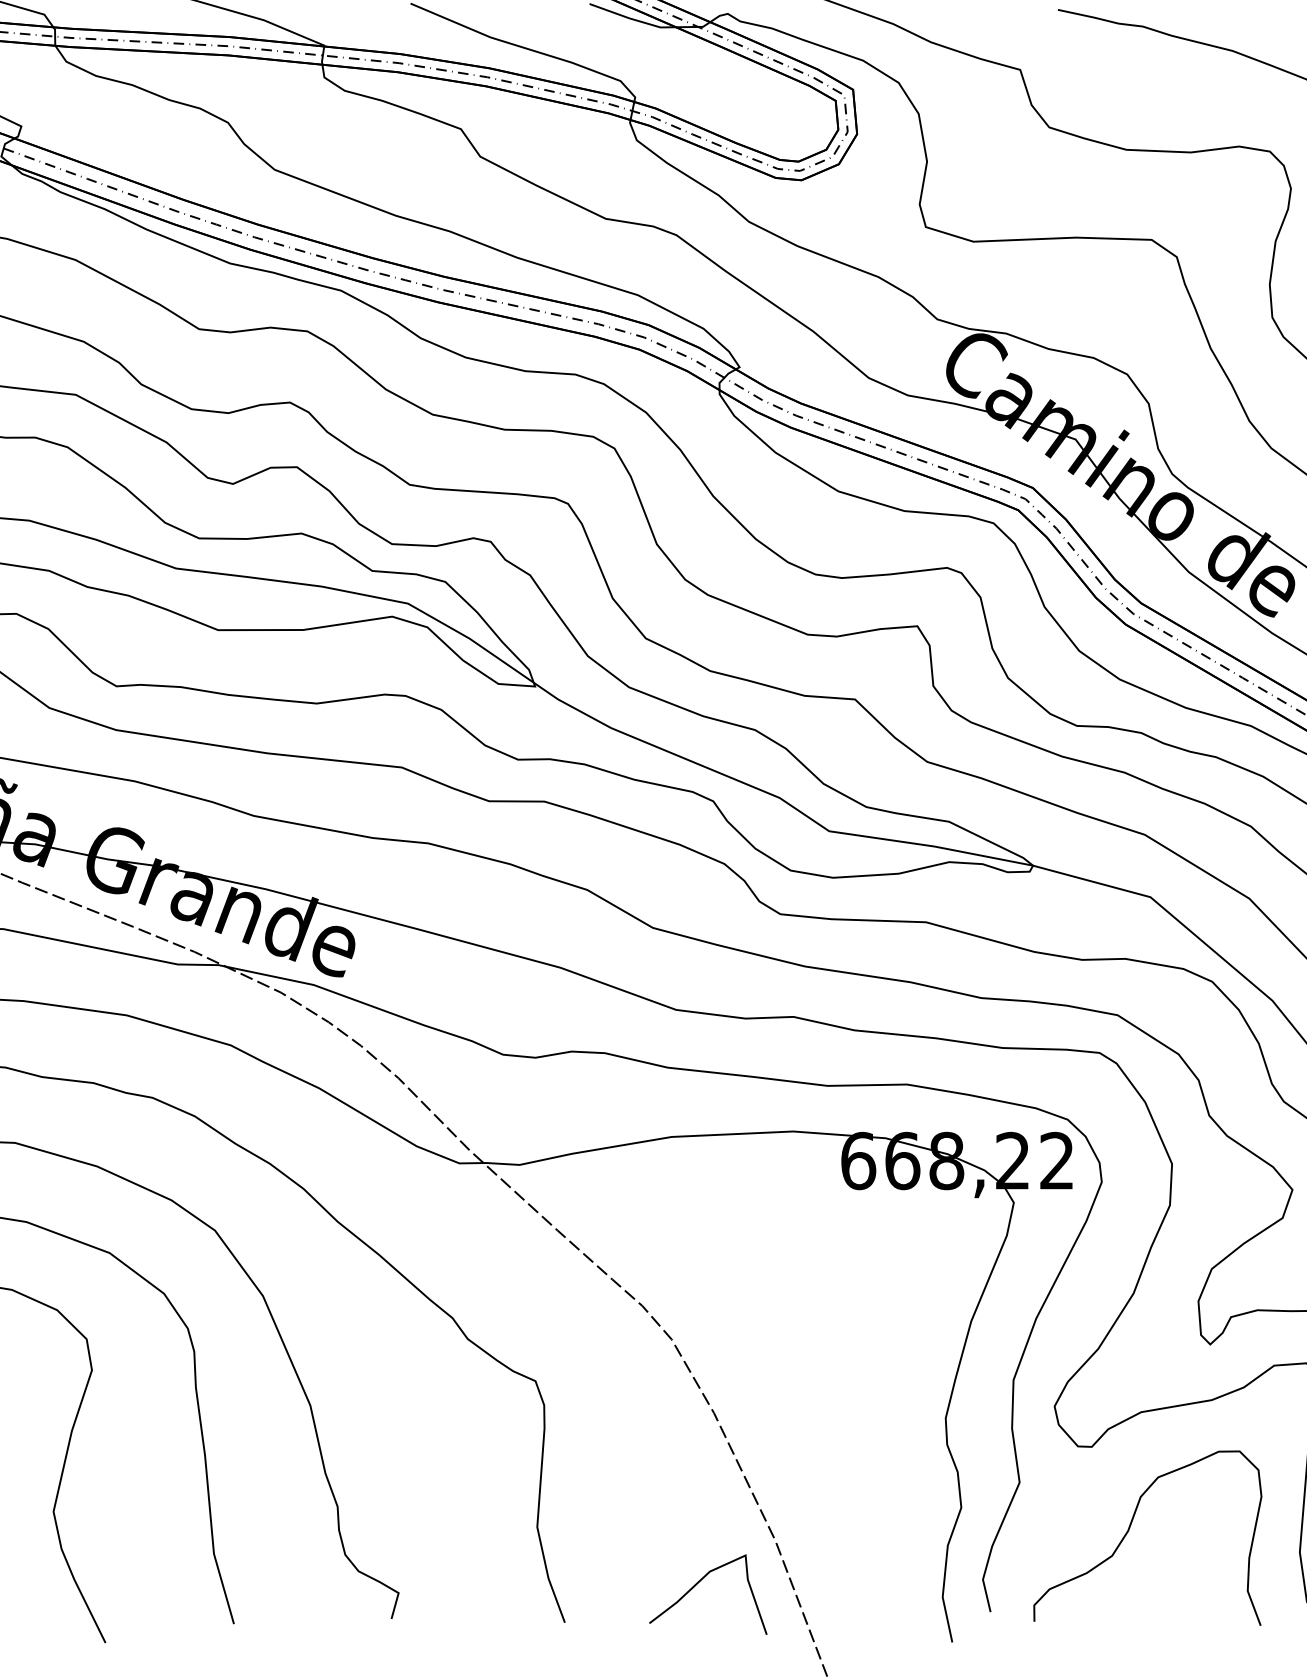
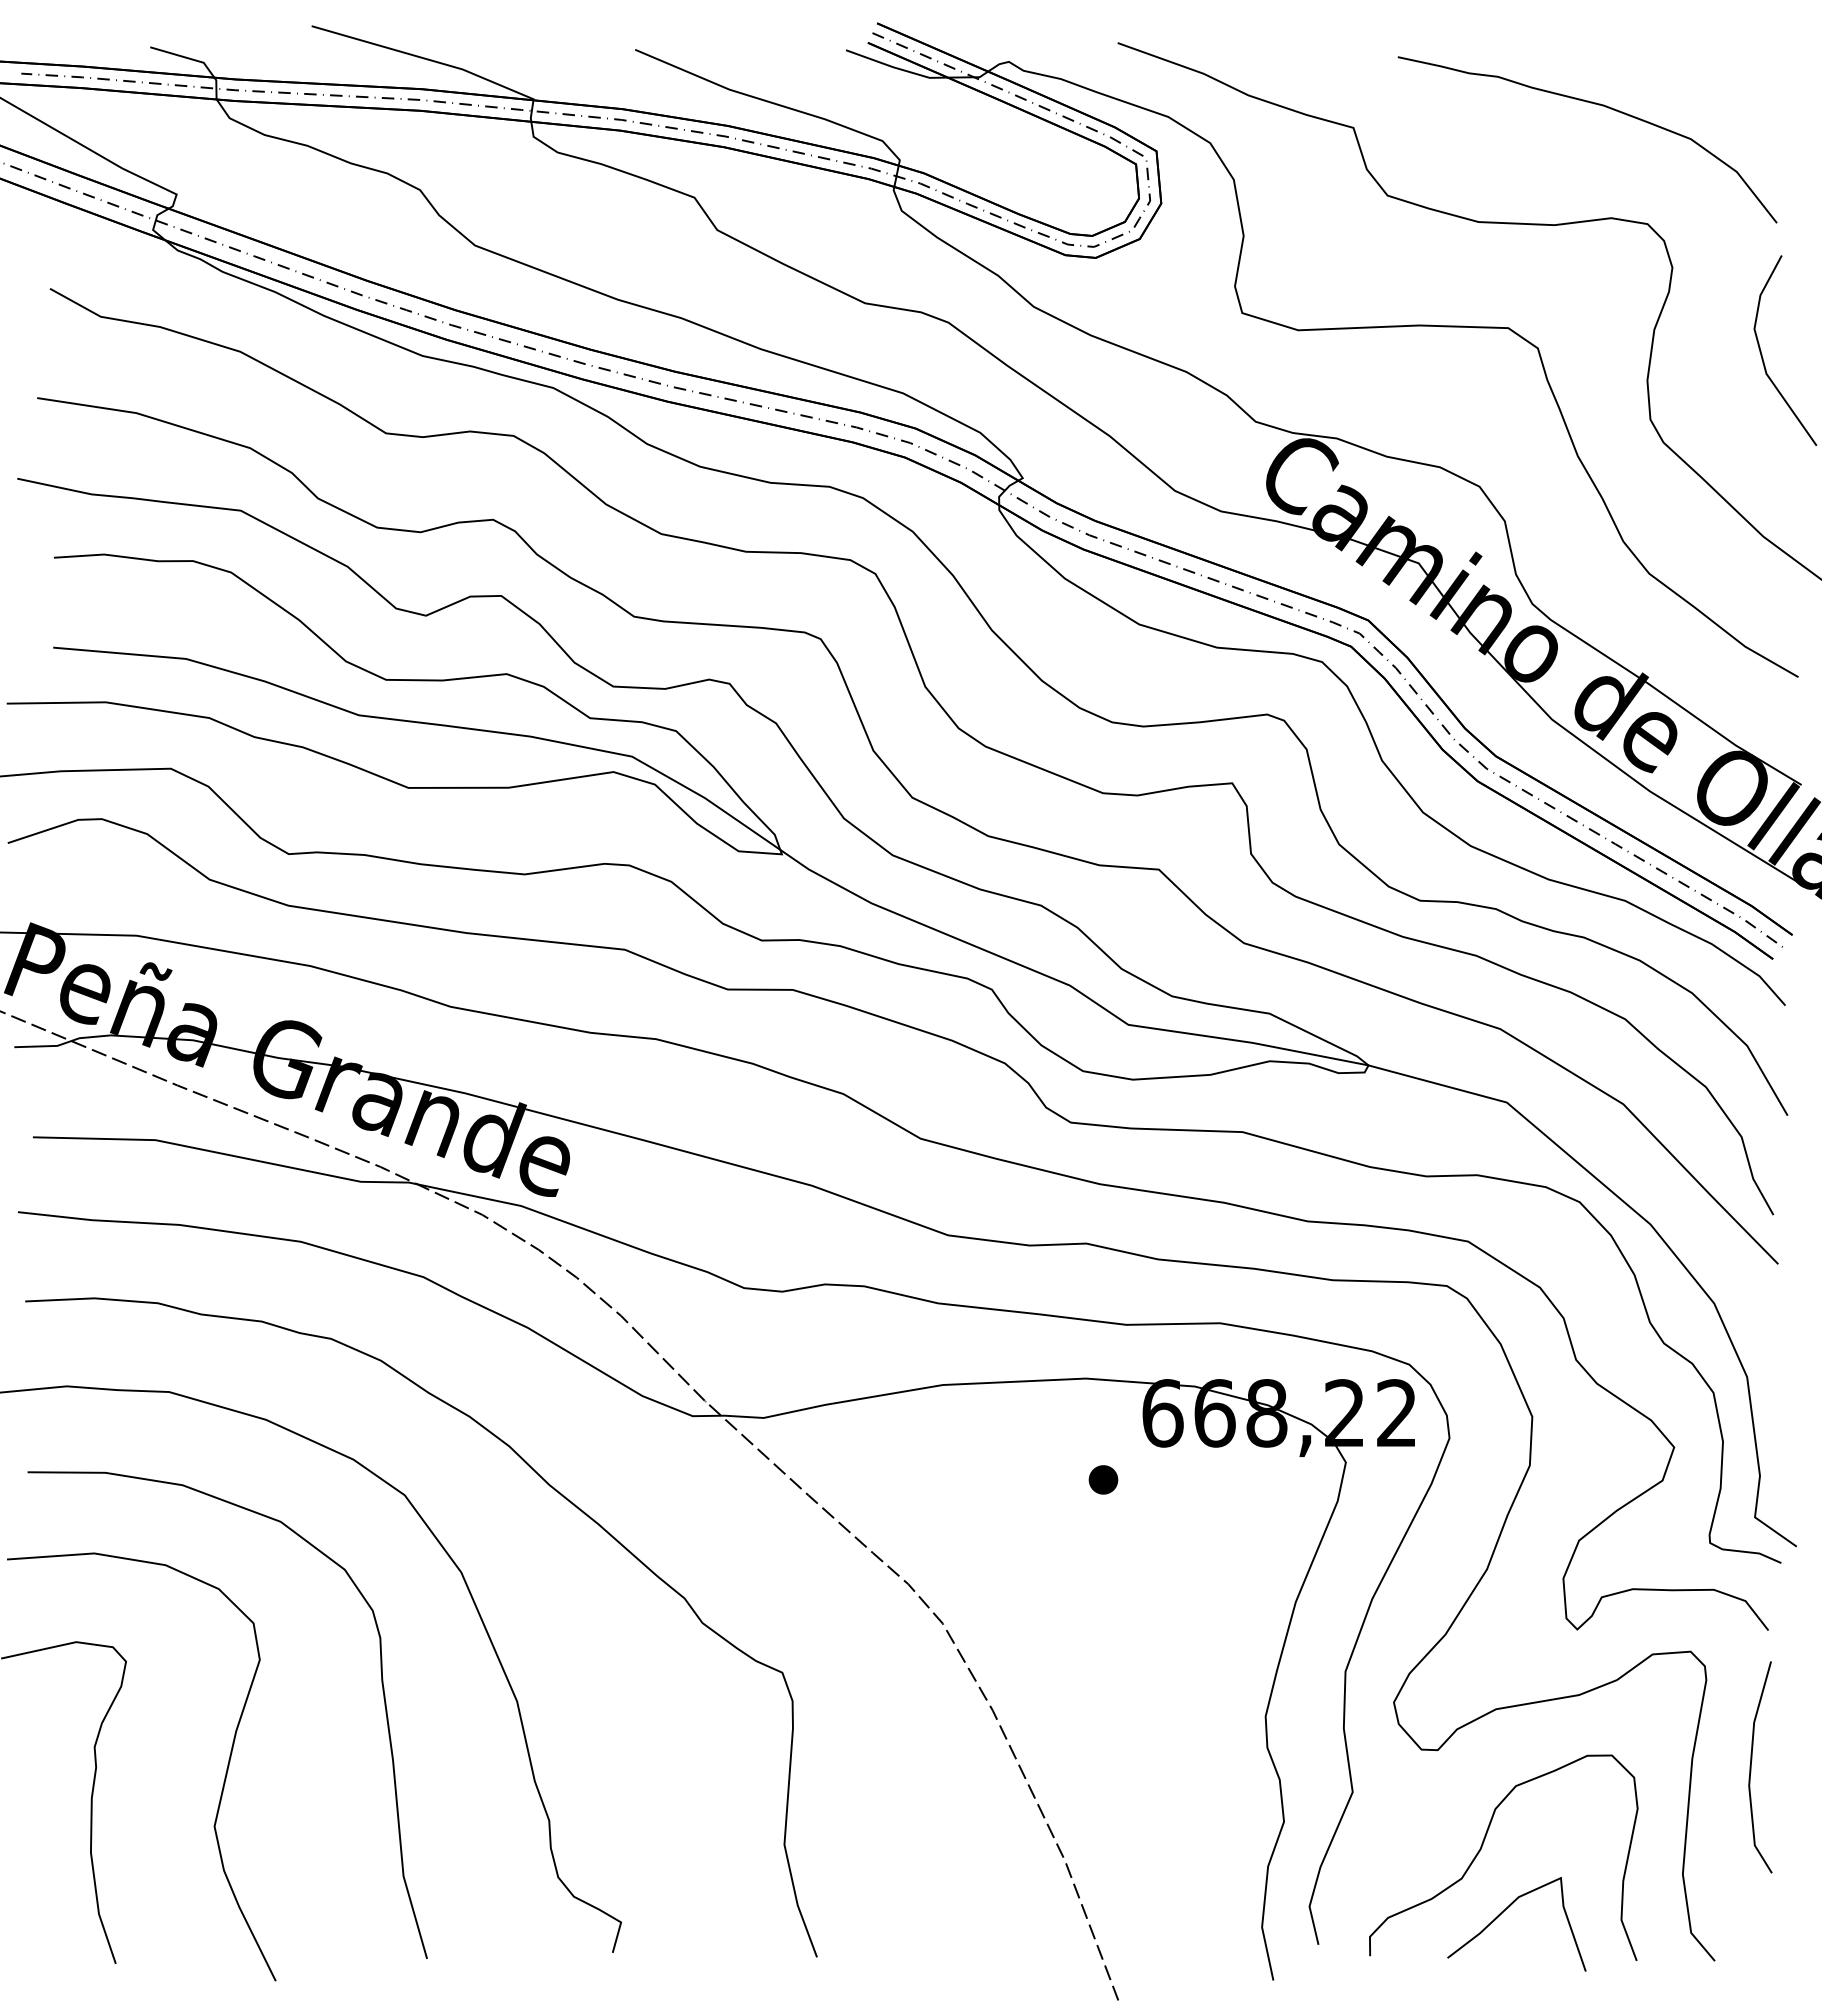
part: (808, 1217) -> (1103, 1479), added
curve: (697, 1583) -> (1504, 1911), moved

